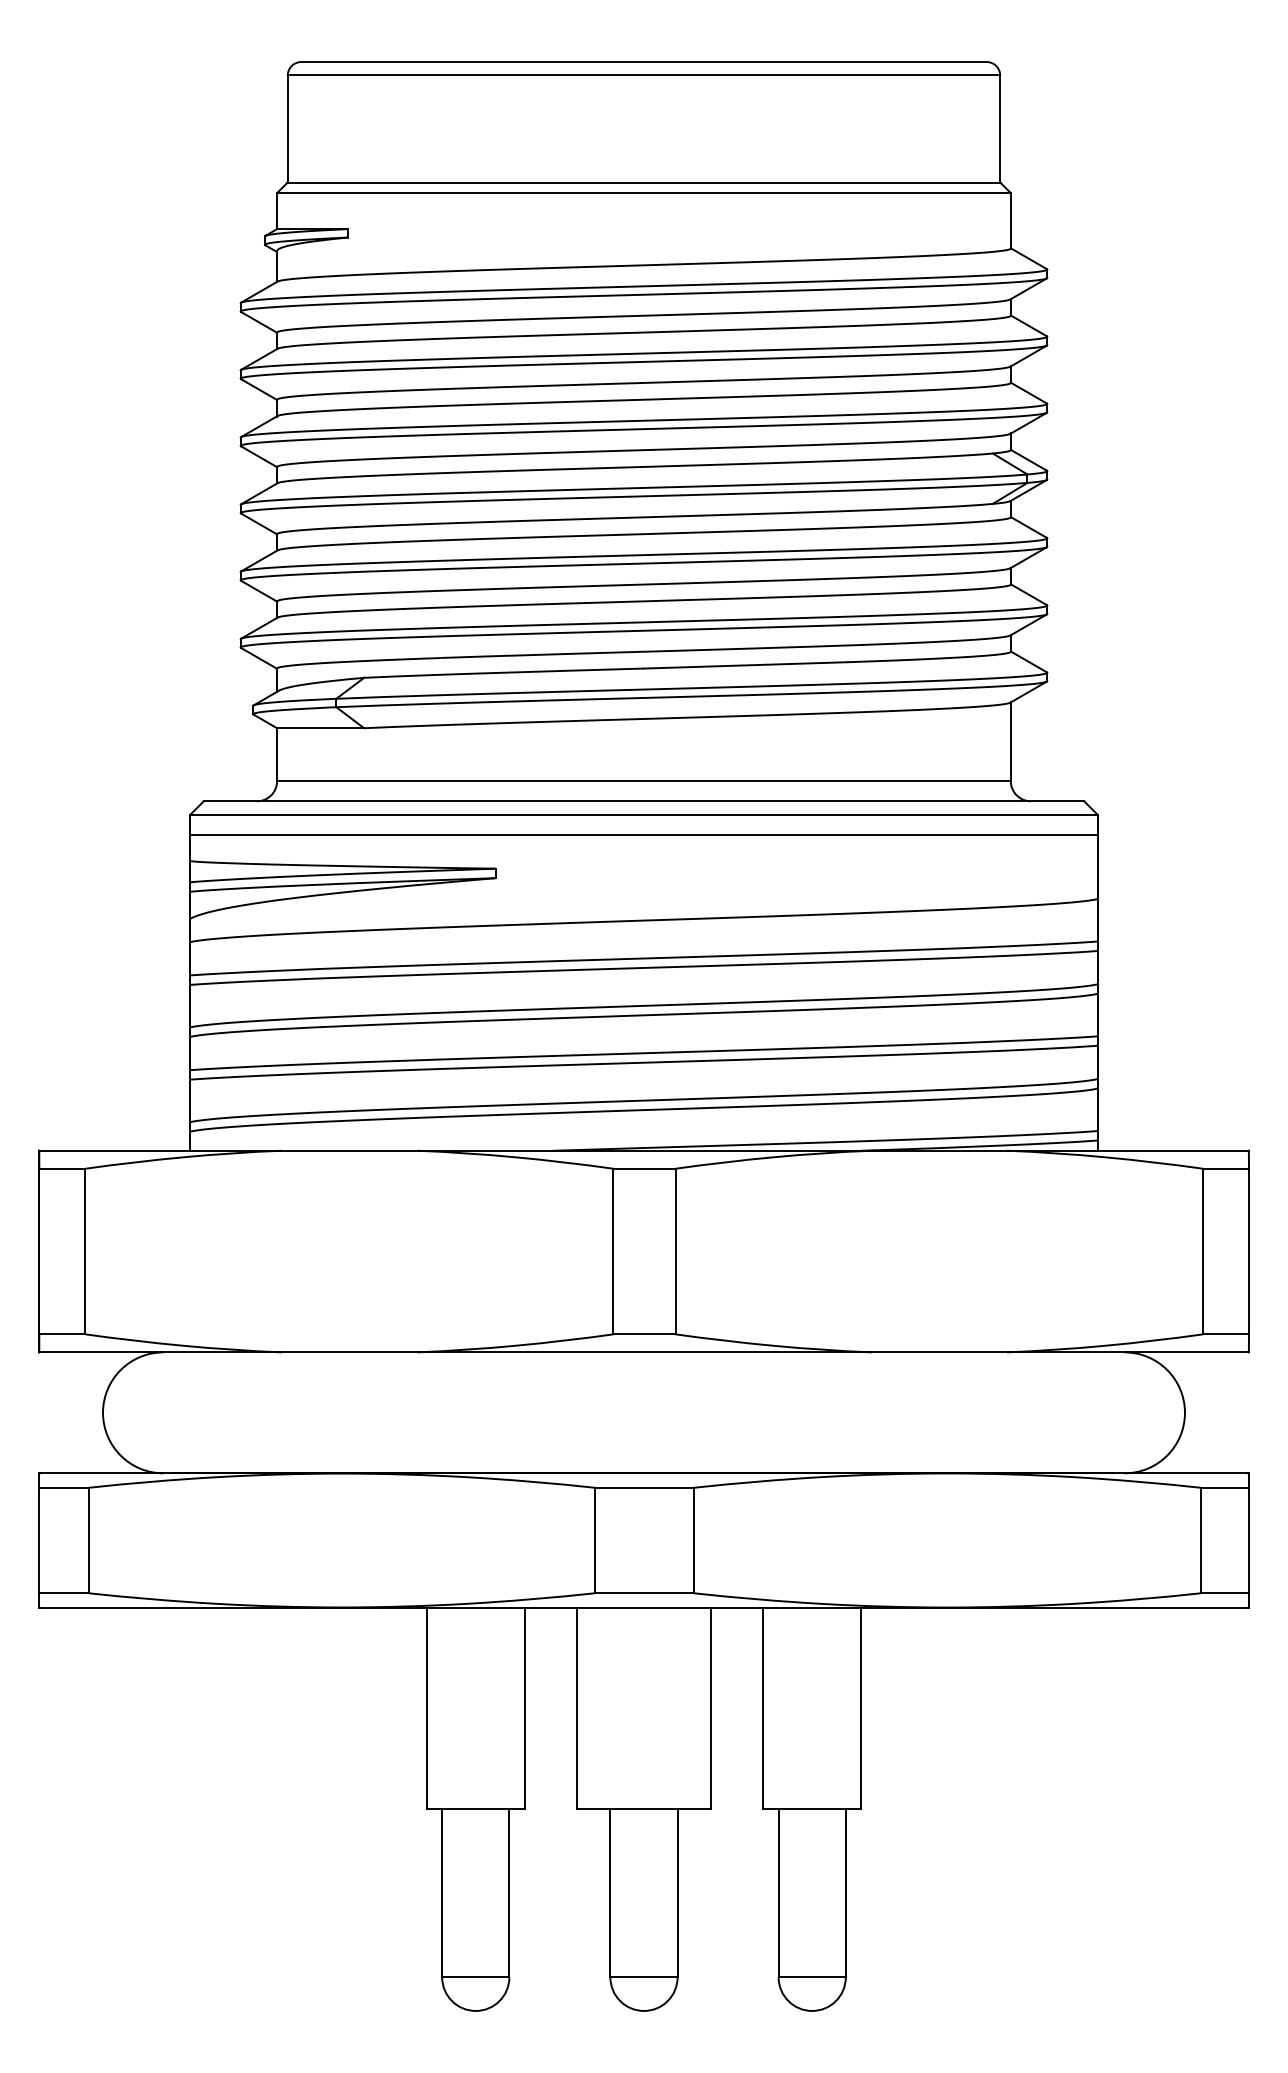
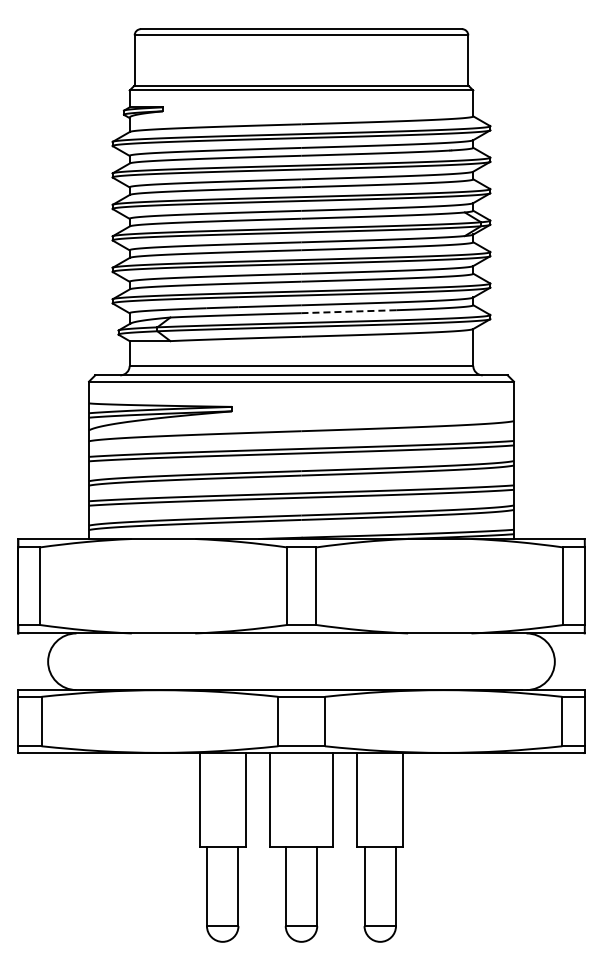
line: (744, 664) -> (348, 311), solid -> dashed
line: (644, 835) -> (301, 391), removed

